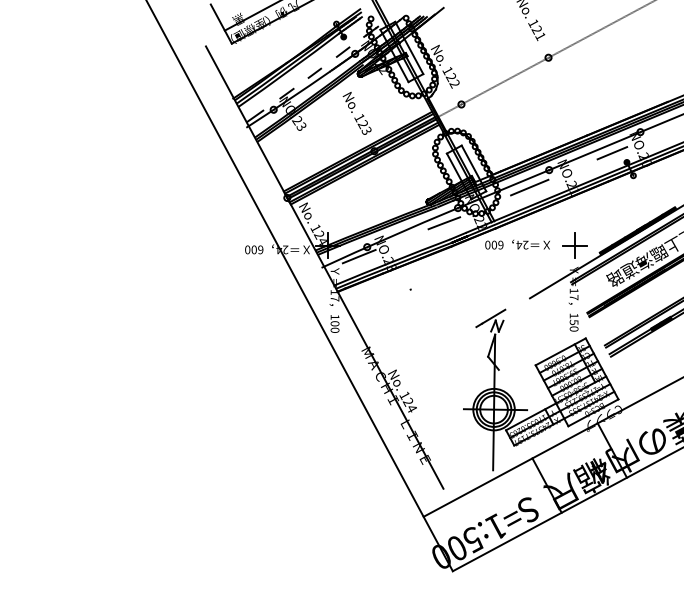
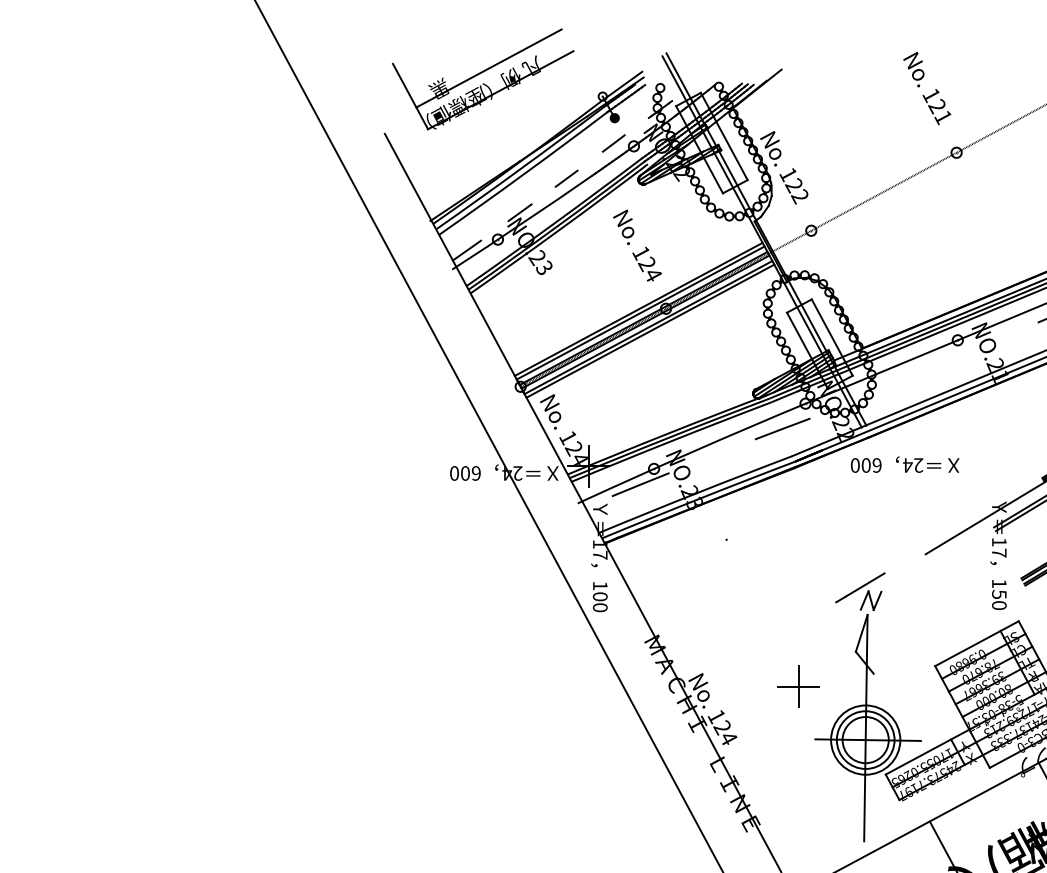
text: (366, 130) -> (652, 274), 123 -> 124
line: (529, 187) -> (924, 369), removed
part: (574, 245) -> (798, 686), moved

